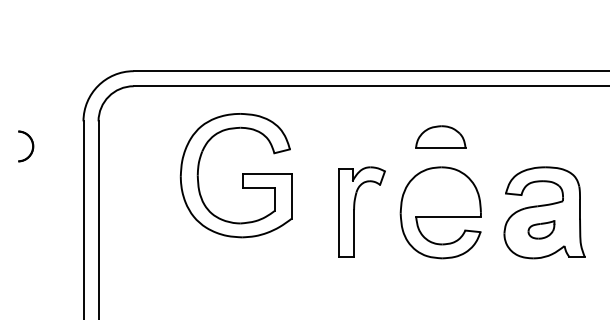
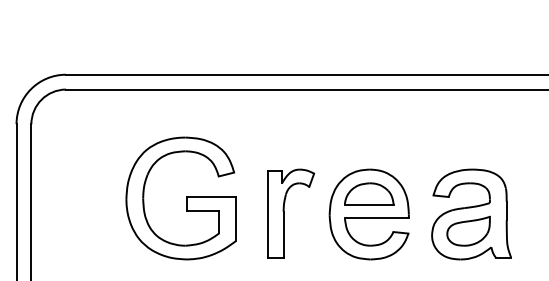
part: (440, 136) -> (368, 193), moved
part: (242, 175) -> (187, 198), moved
part: (541, 229) -> (468, 230), size x1.67

